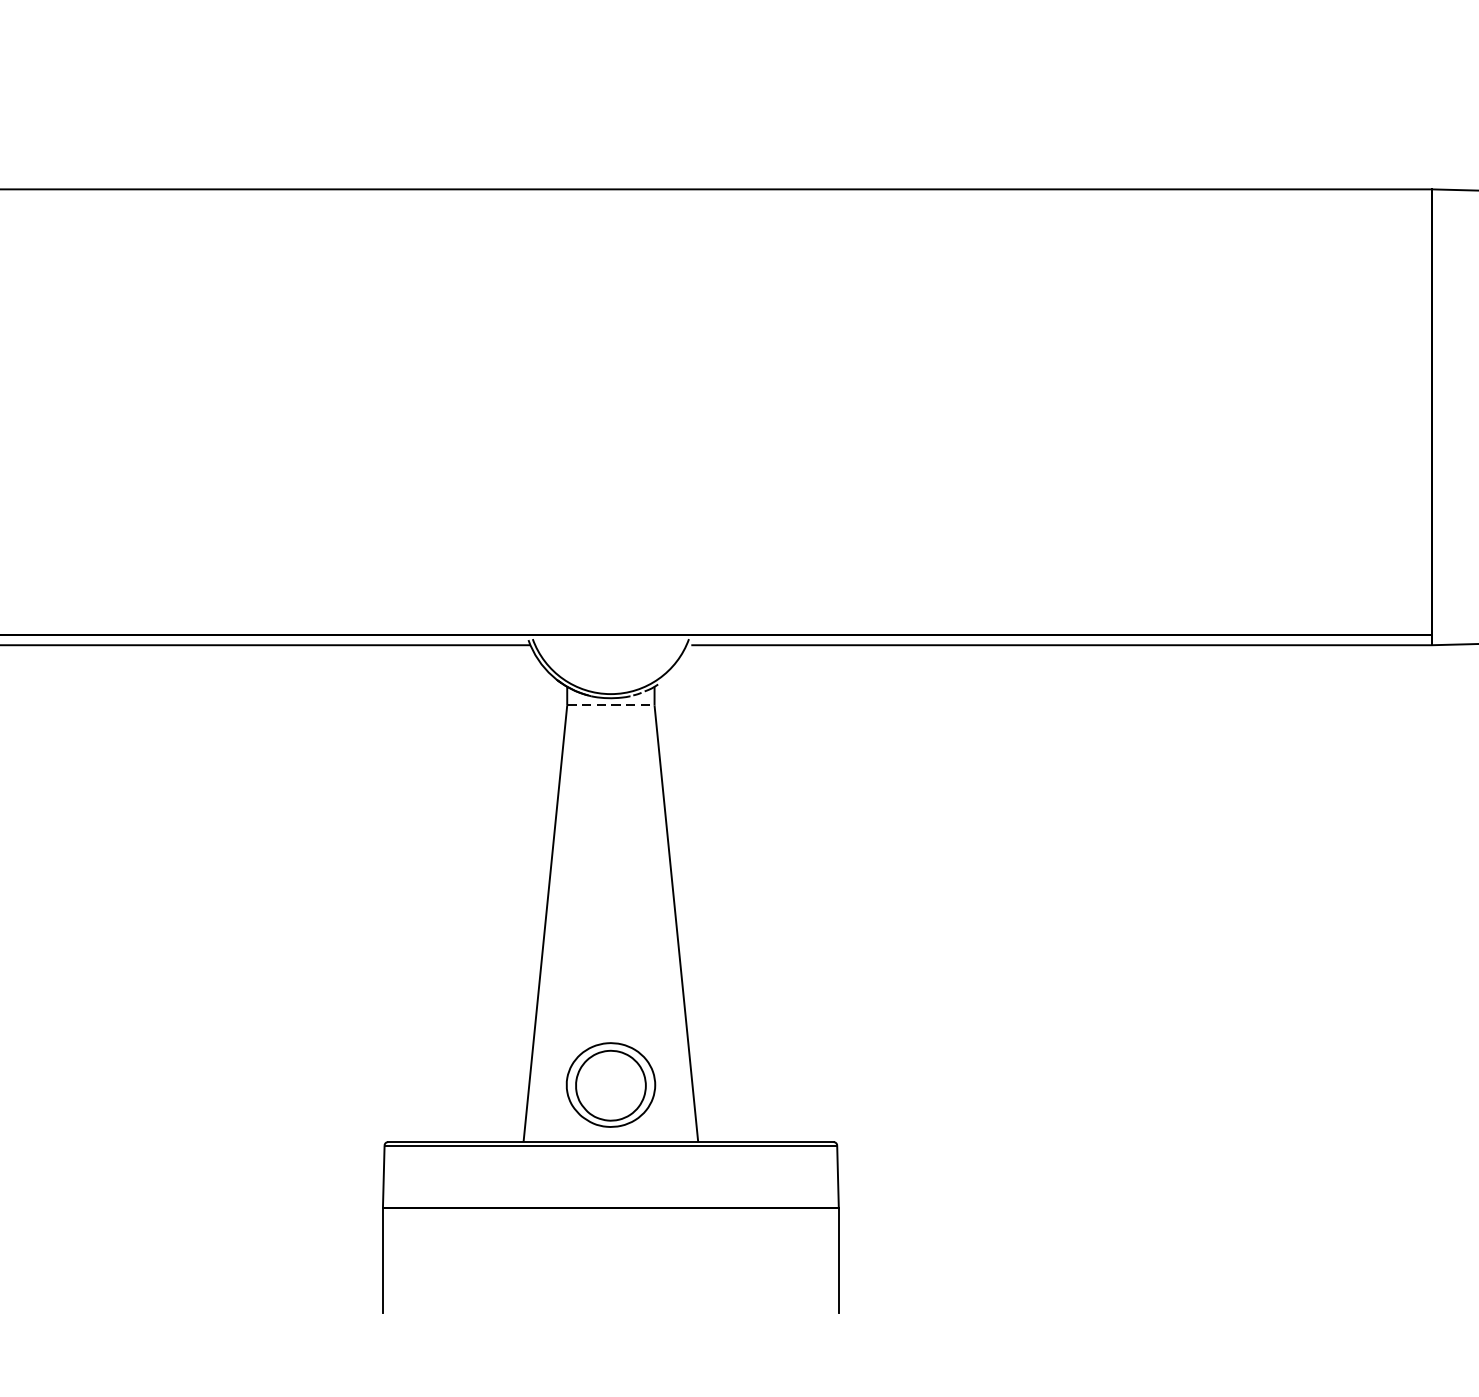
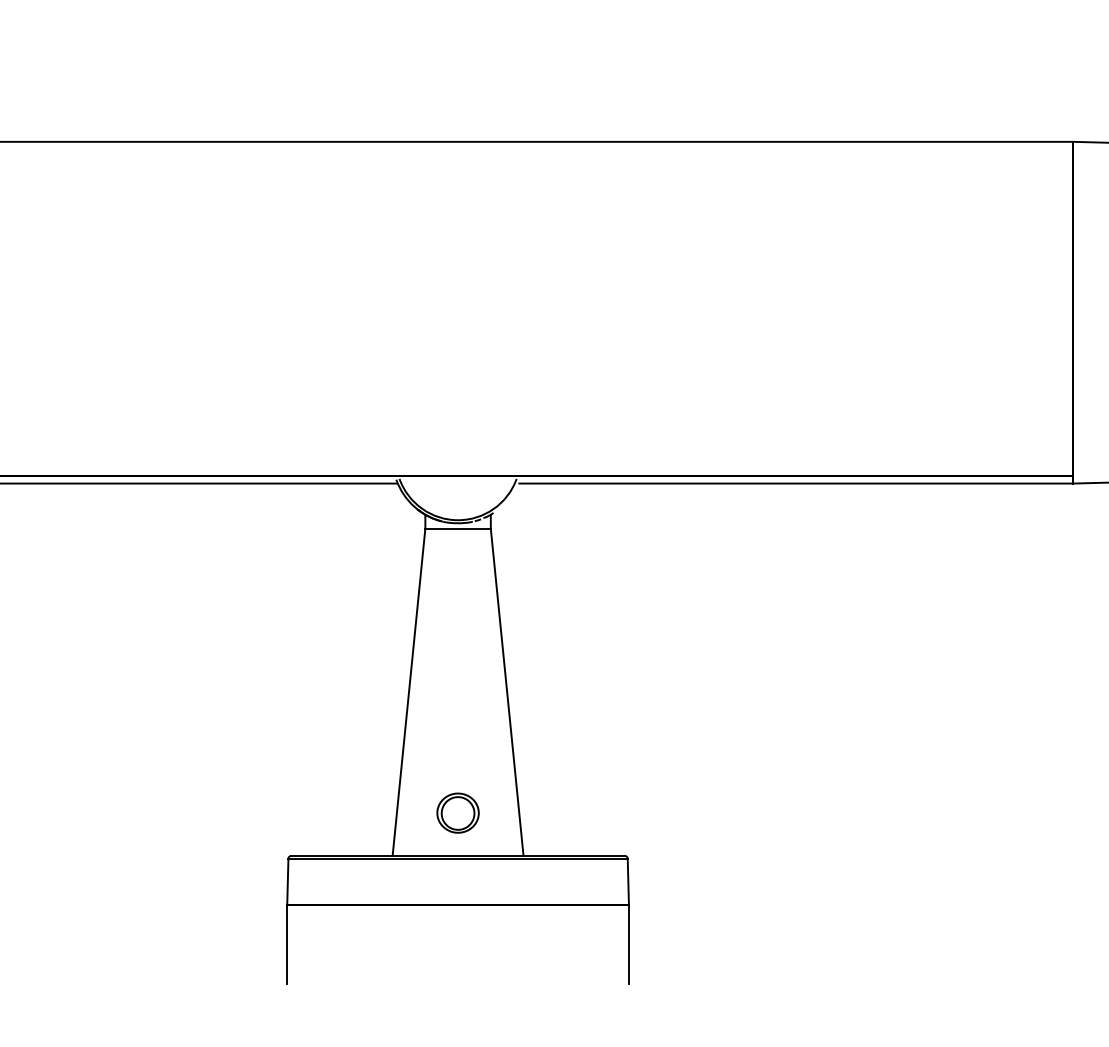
line: (611, 705) -> (458, 528), dashed -> solid
part: (610, 1084) -> (457, 812), size x0.62

